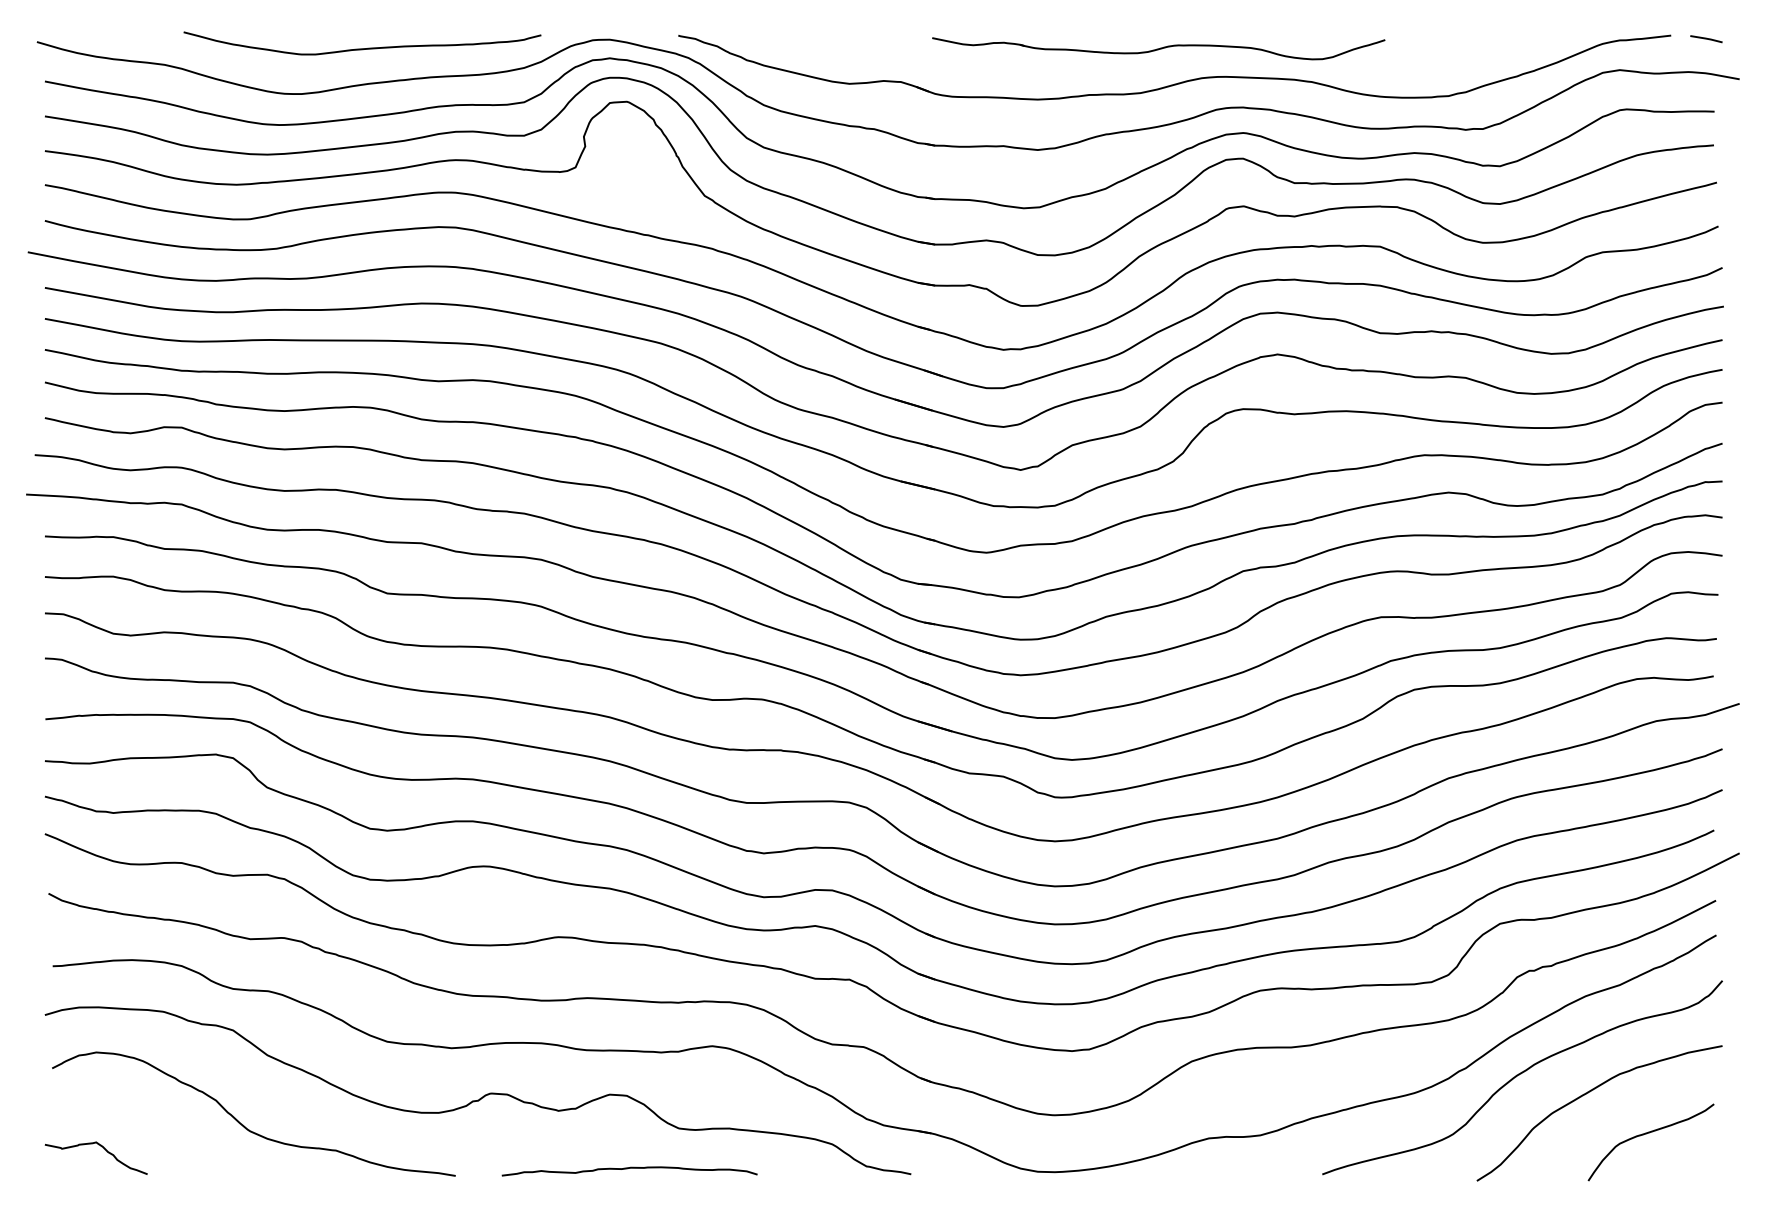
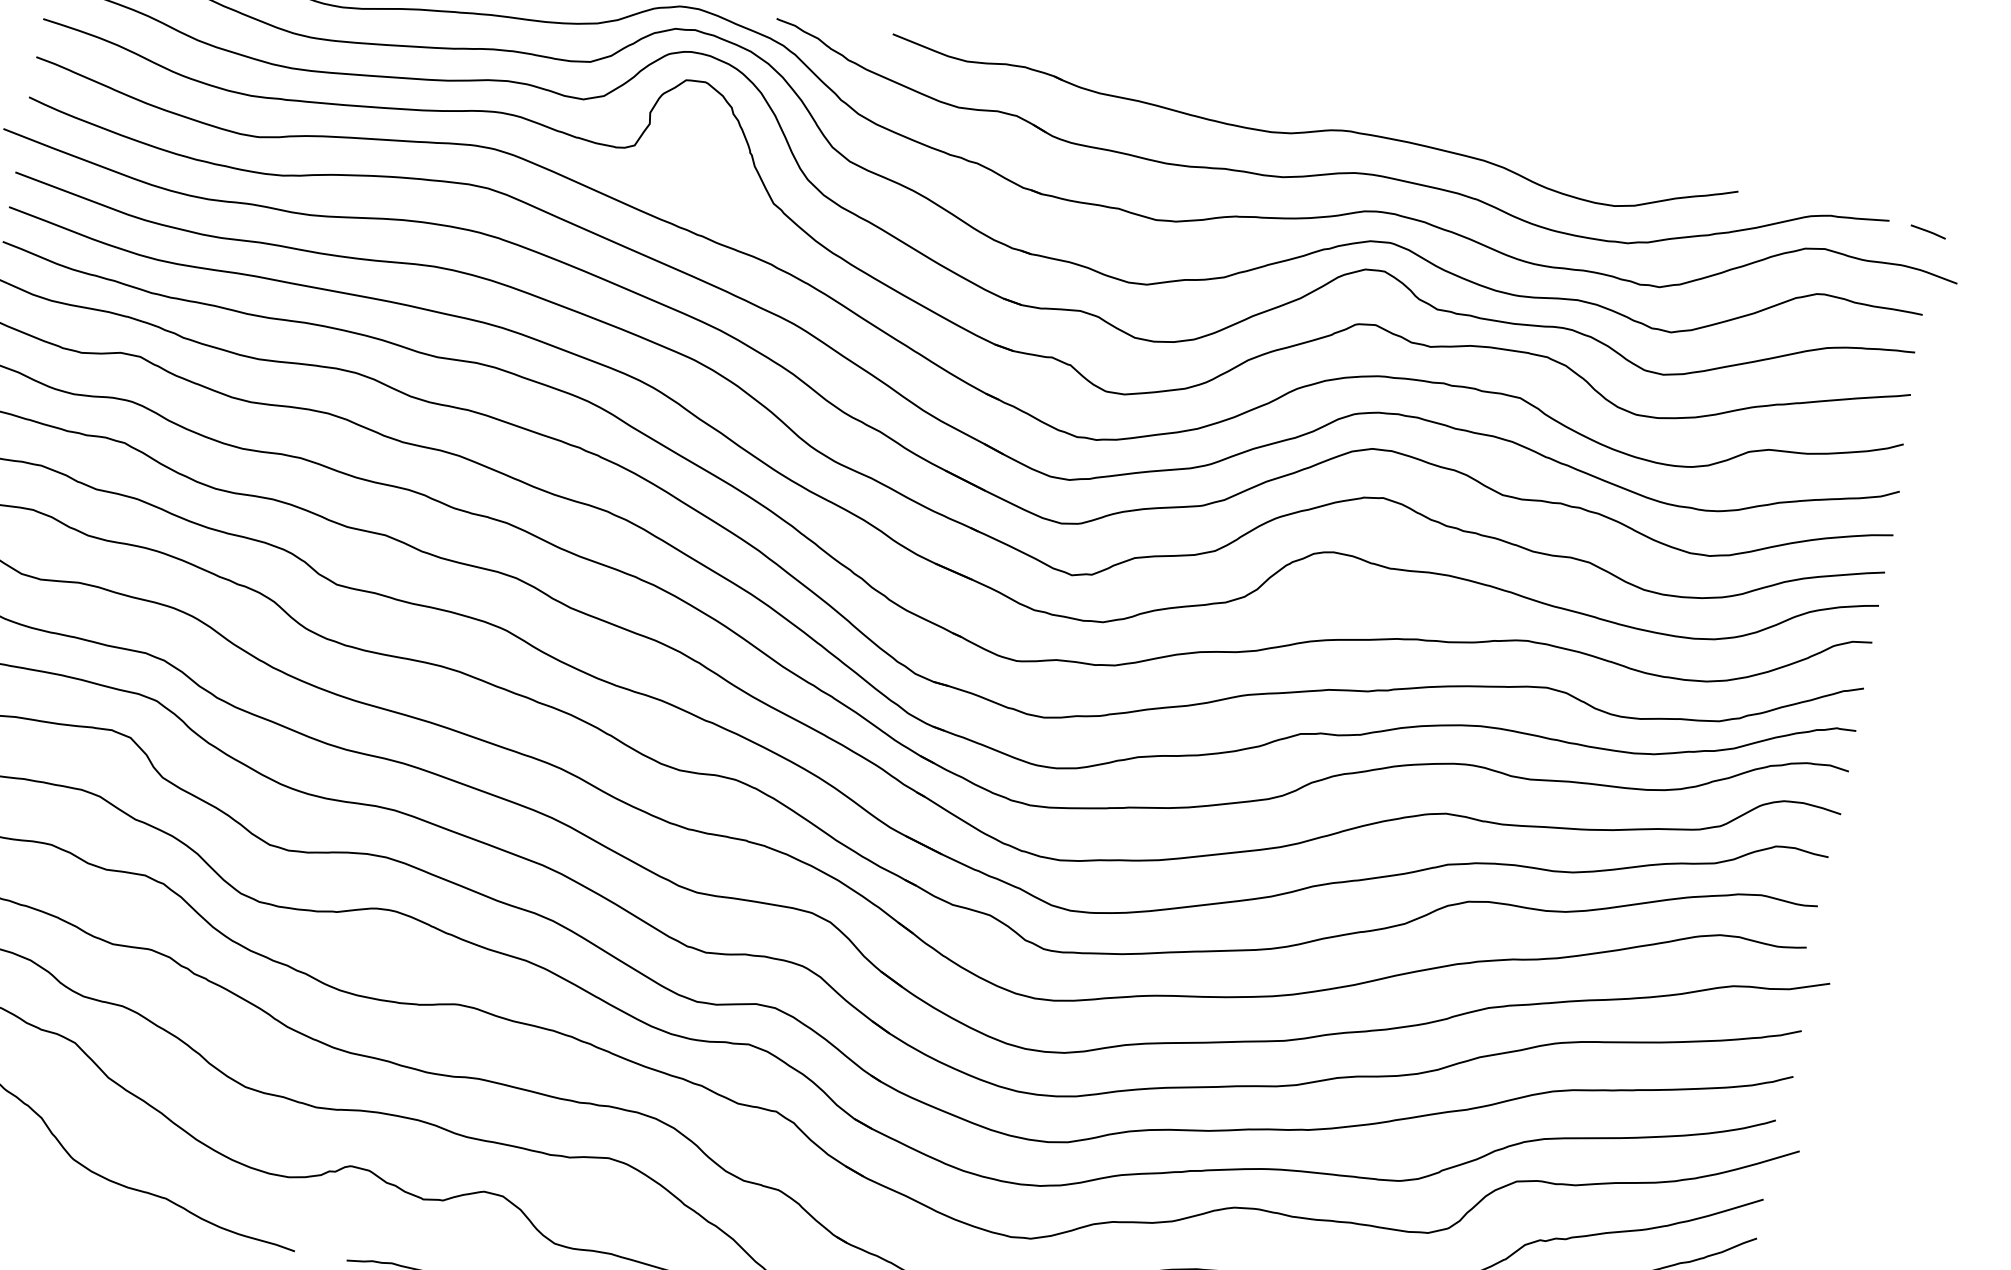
part: (1158, 48) -> (1312, 130), size x1.67

